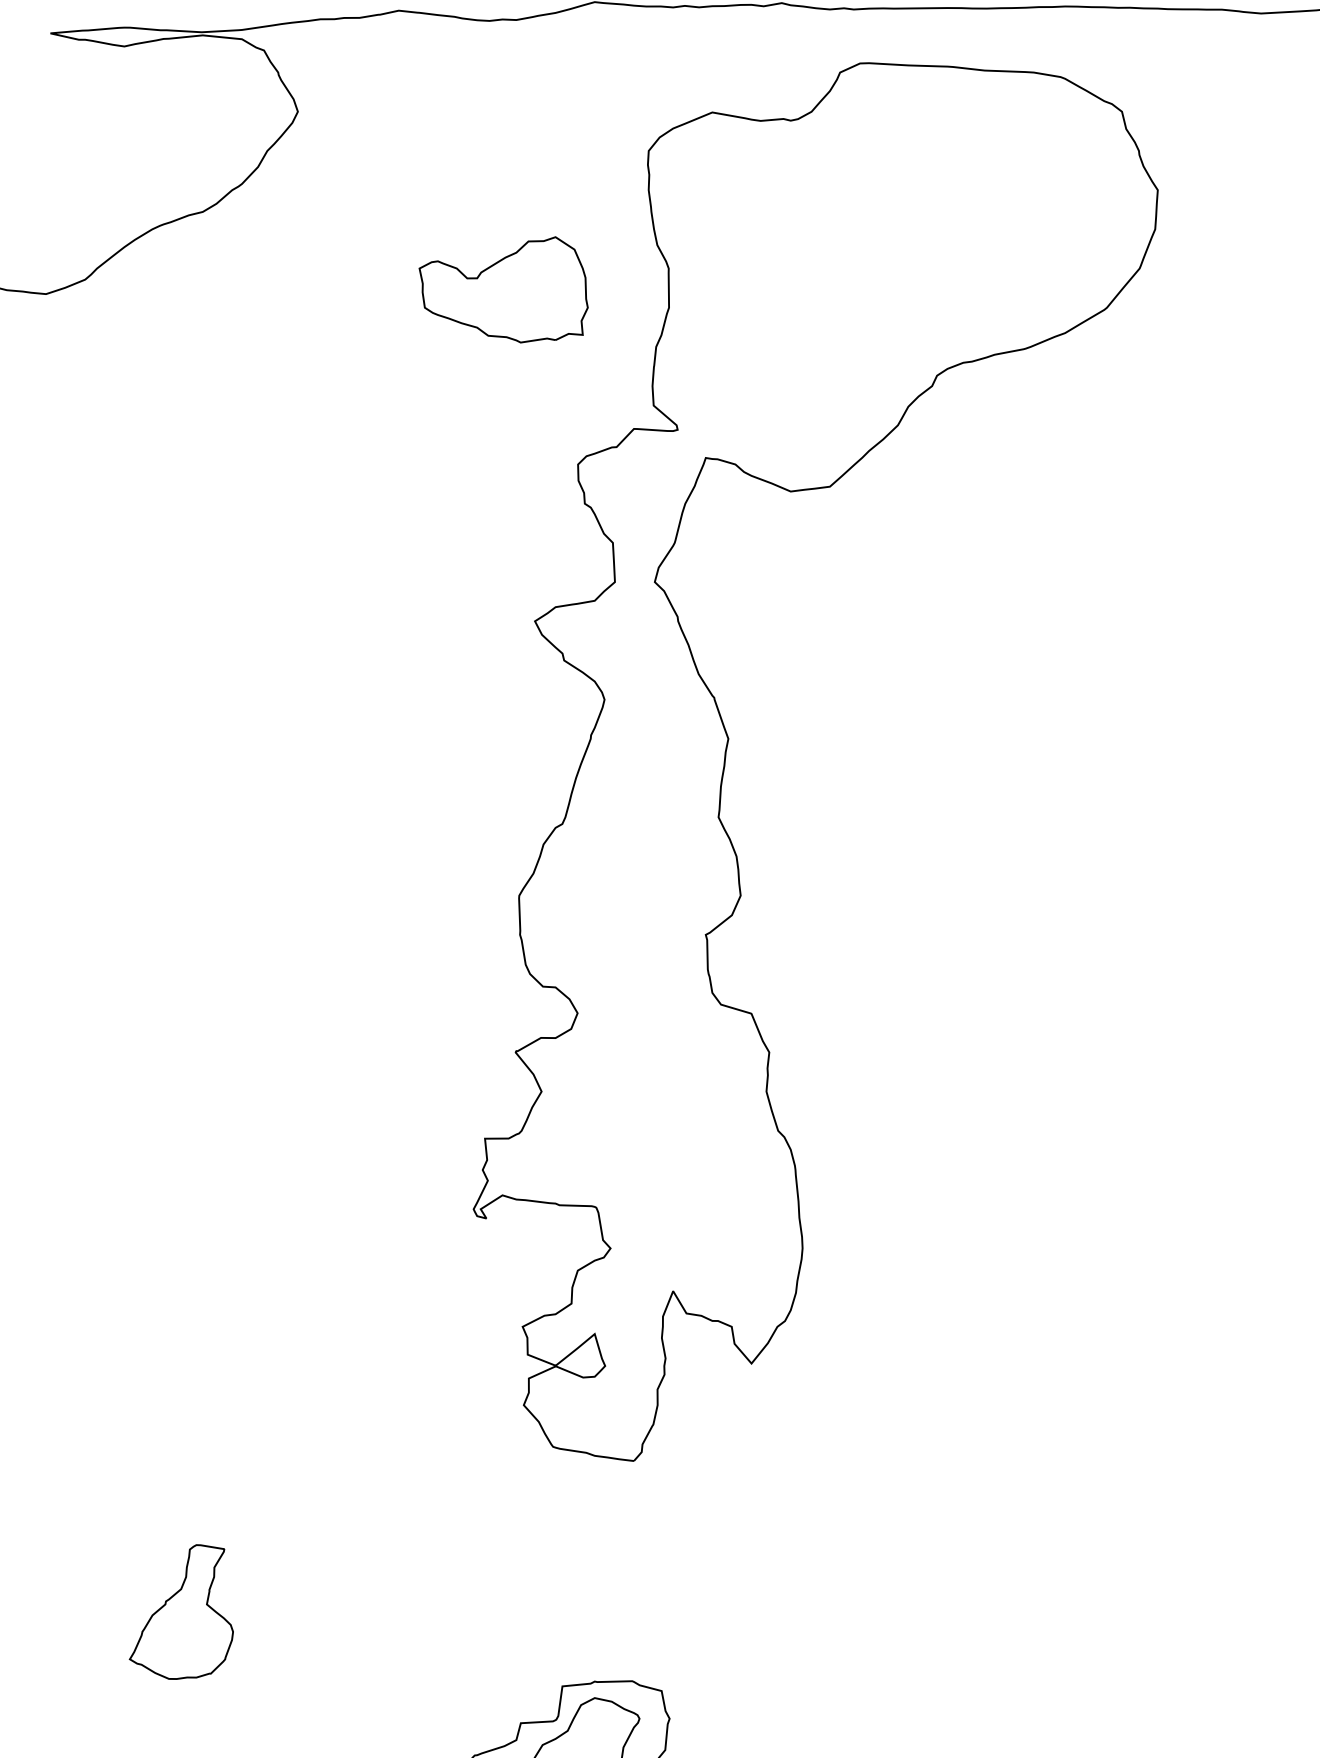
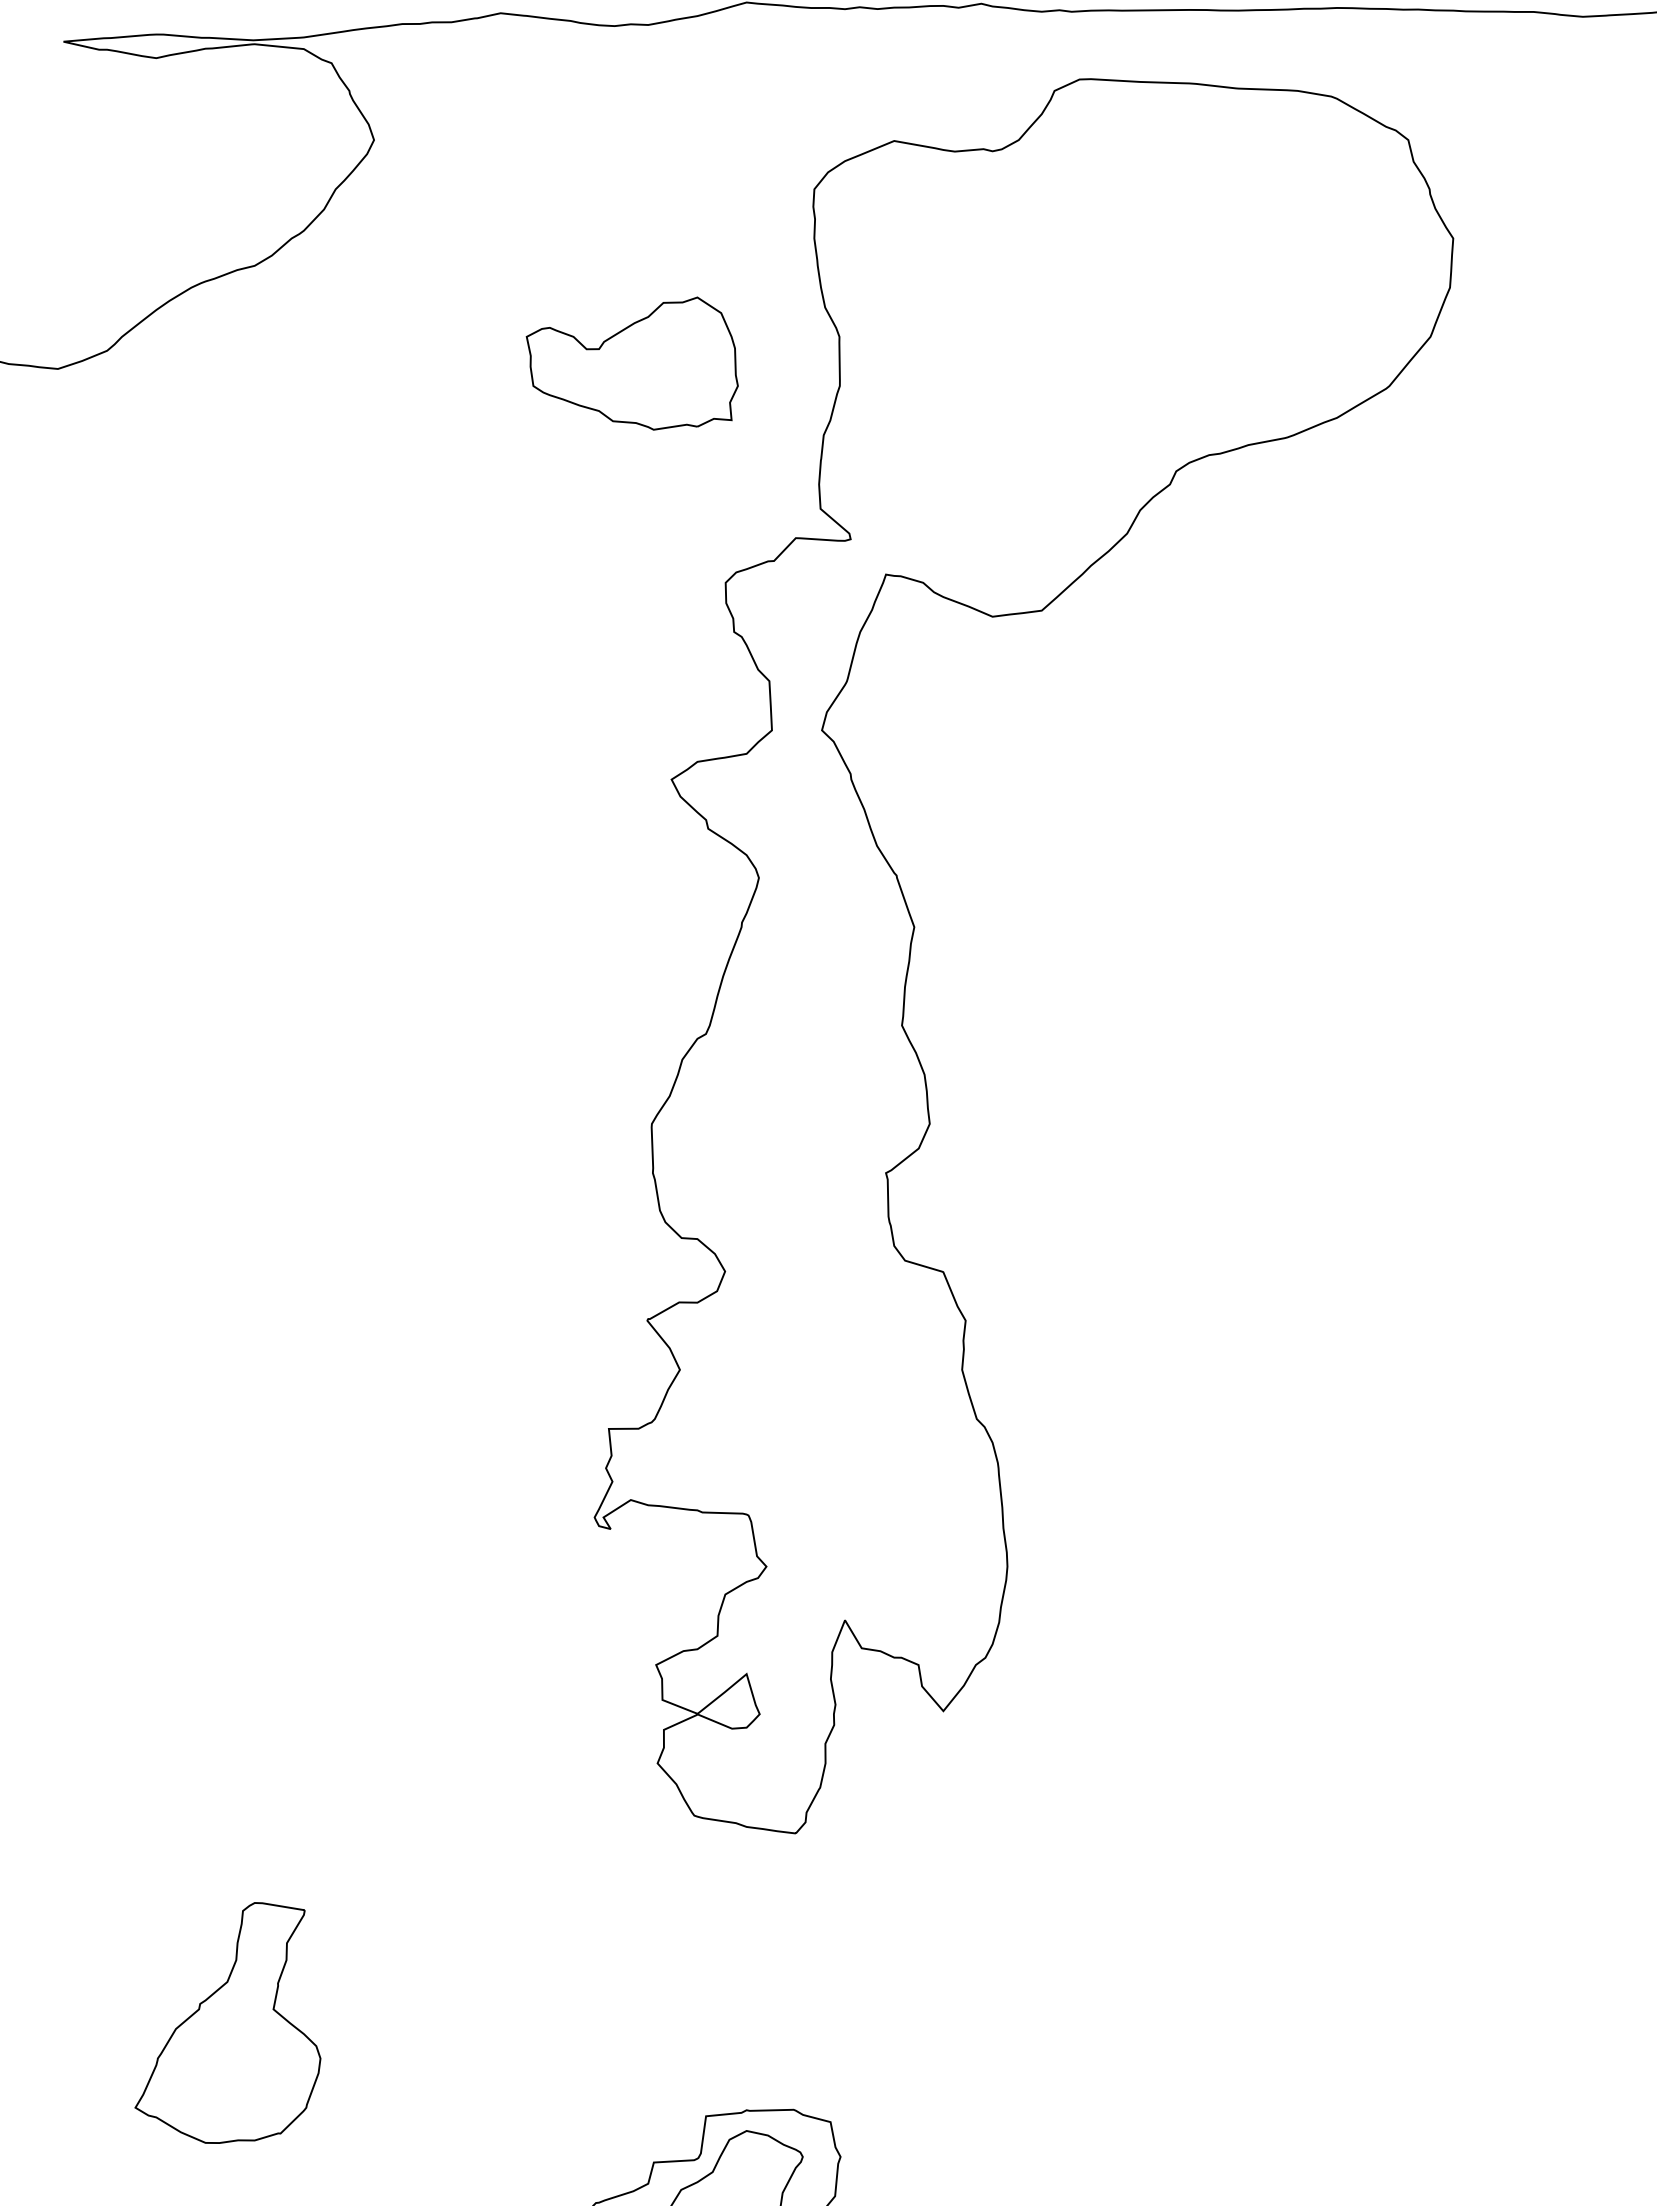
part: (181, 1611) -> (227, 2022), size x1.43

